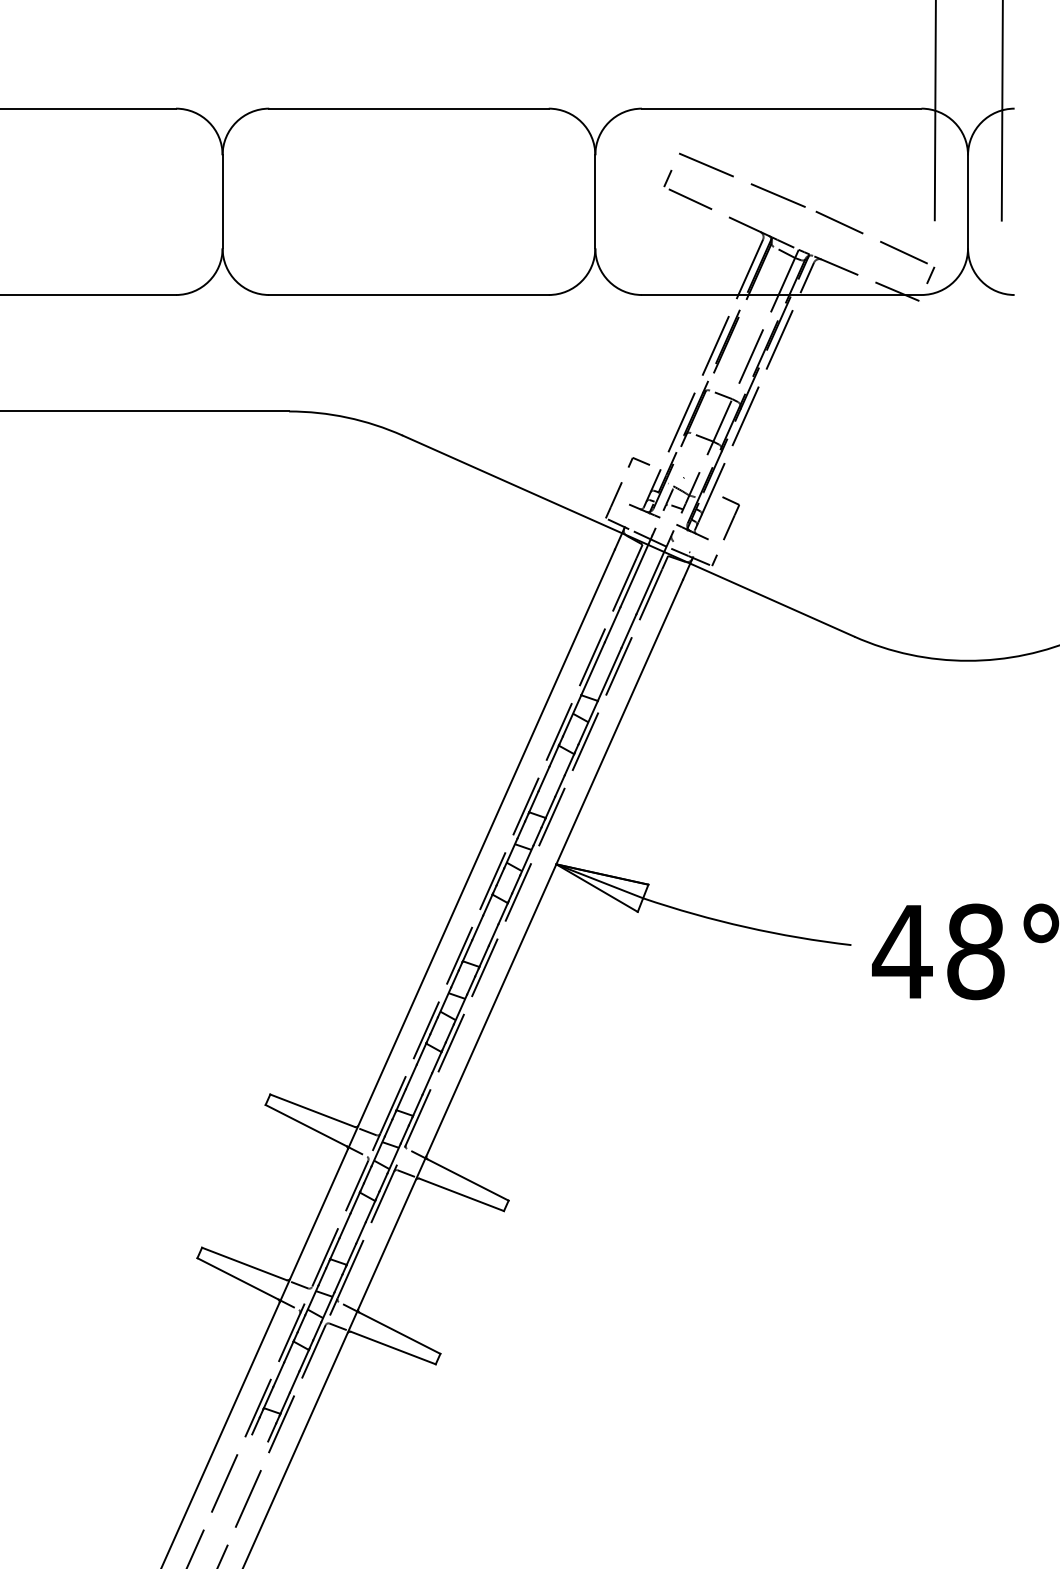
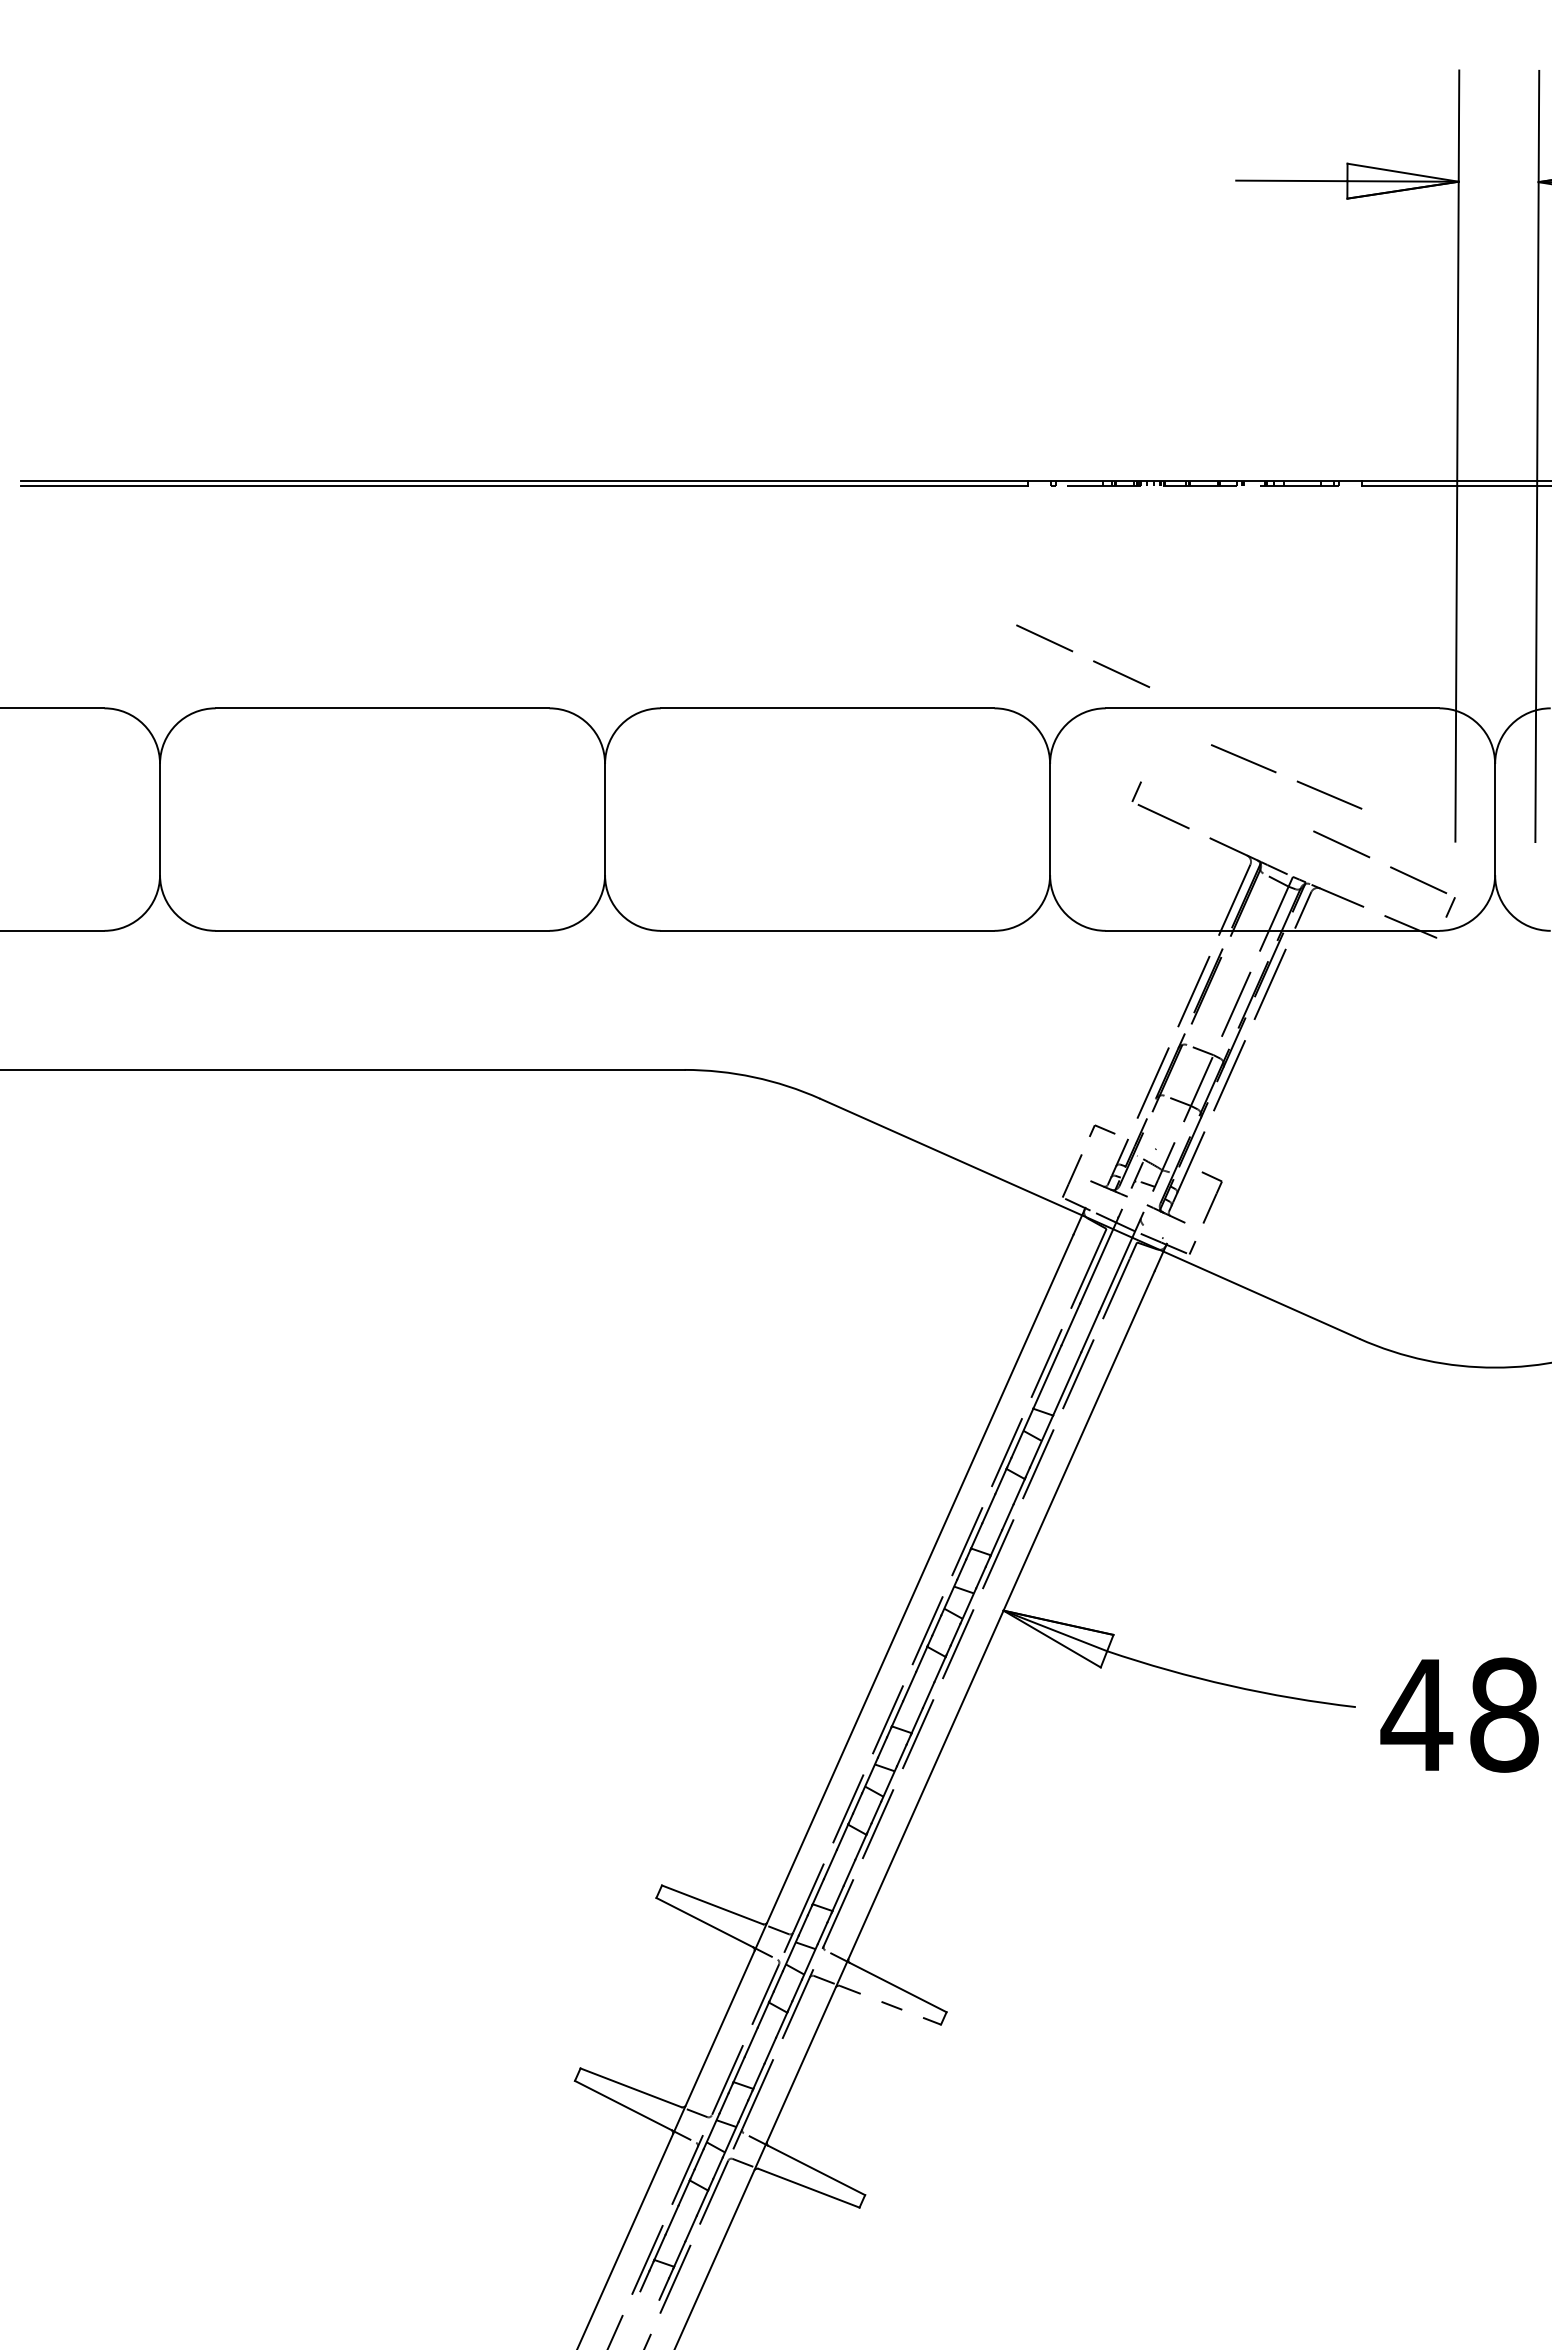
line: (631, 68) -> (1093, 660), added
line: (733, 176) -> (1276, 772), moved
line: (461, 1195) -> (890, 2005), solid -> dashed

